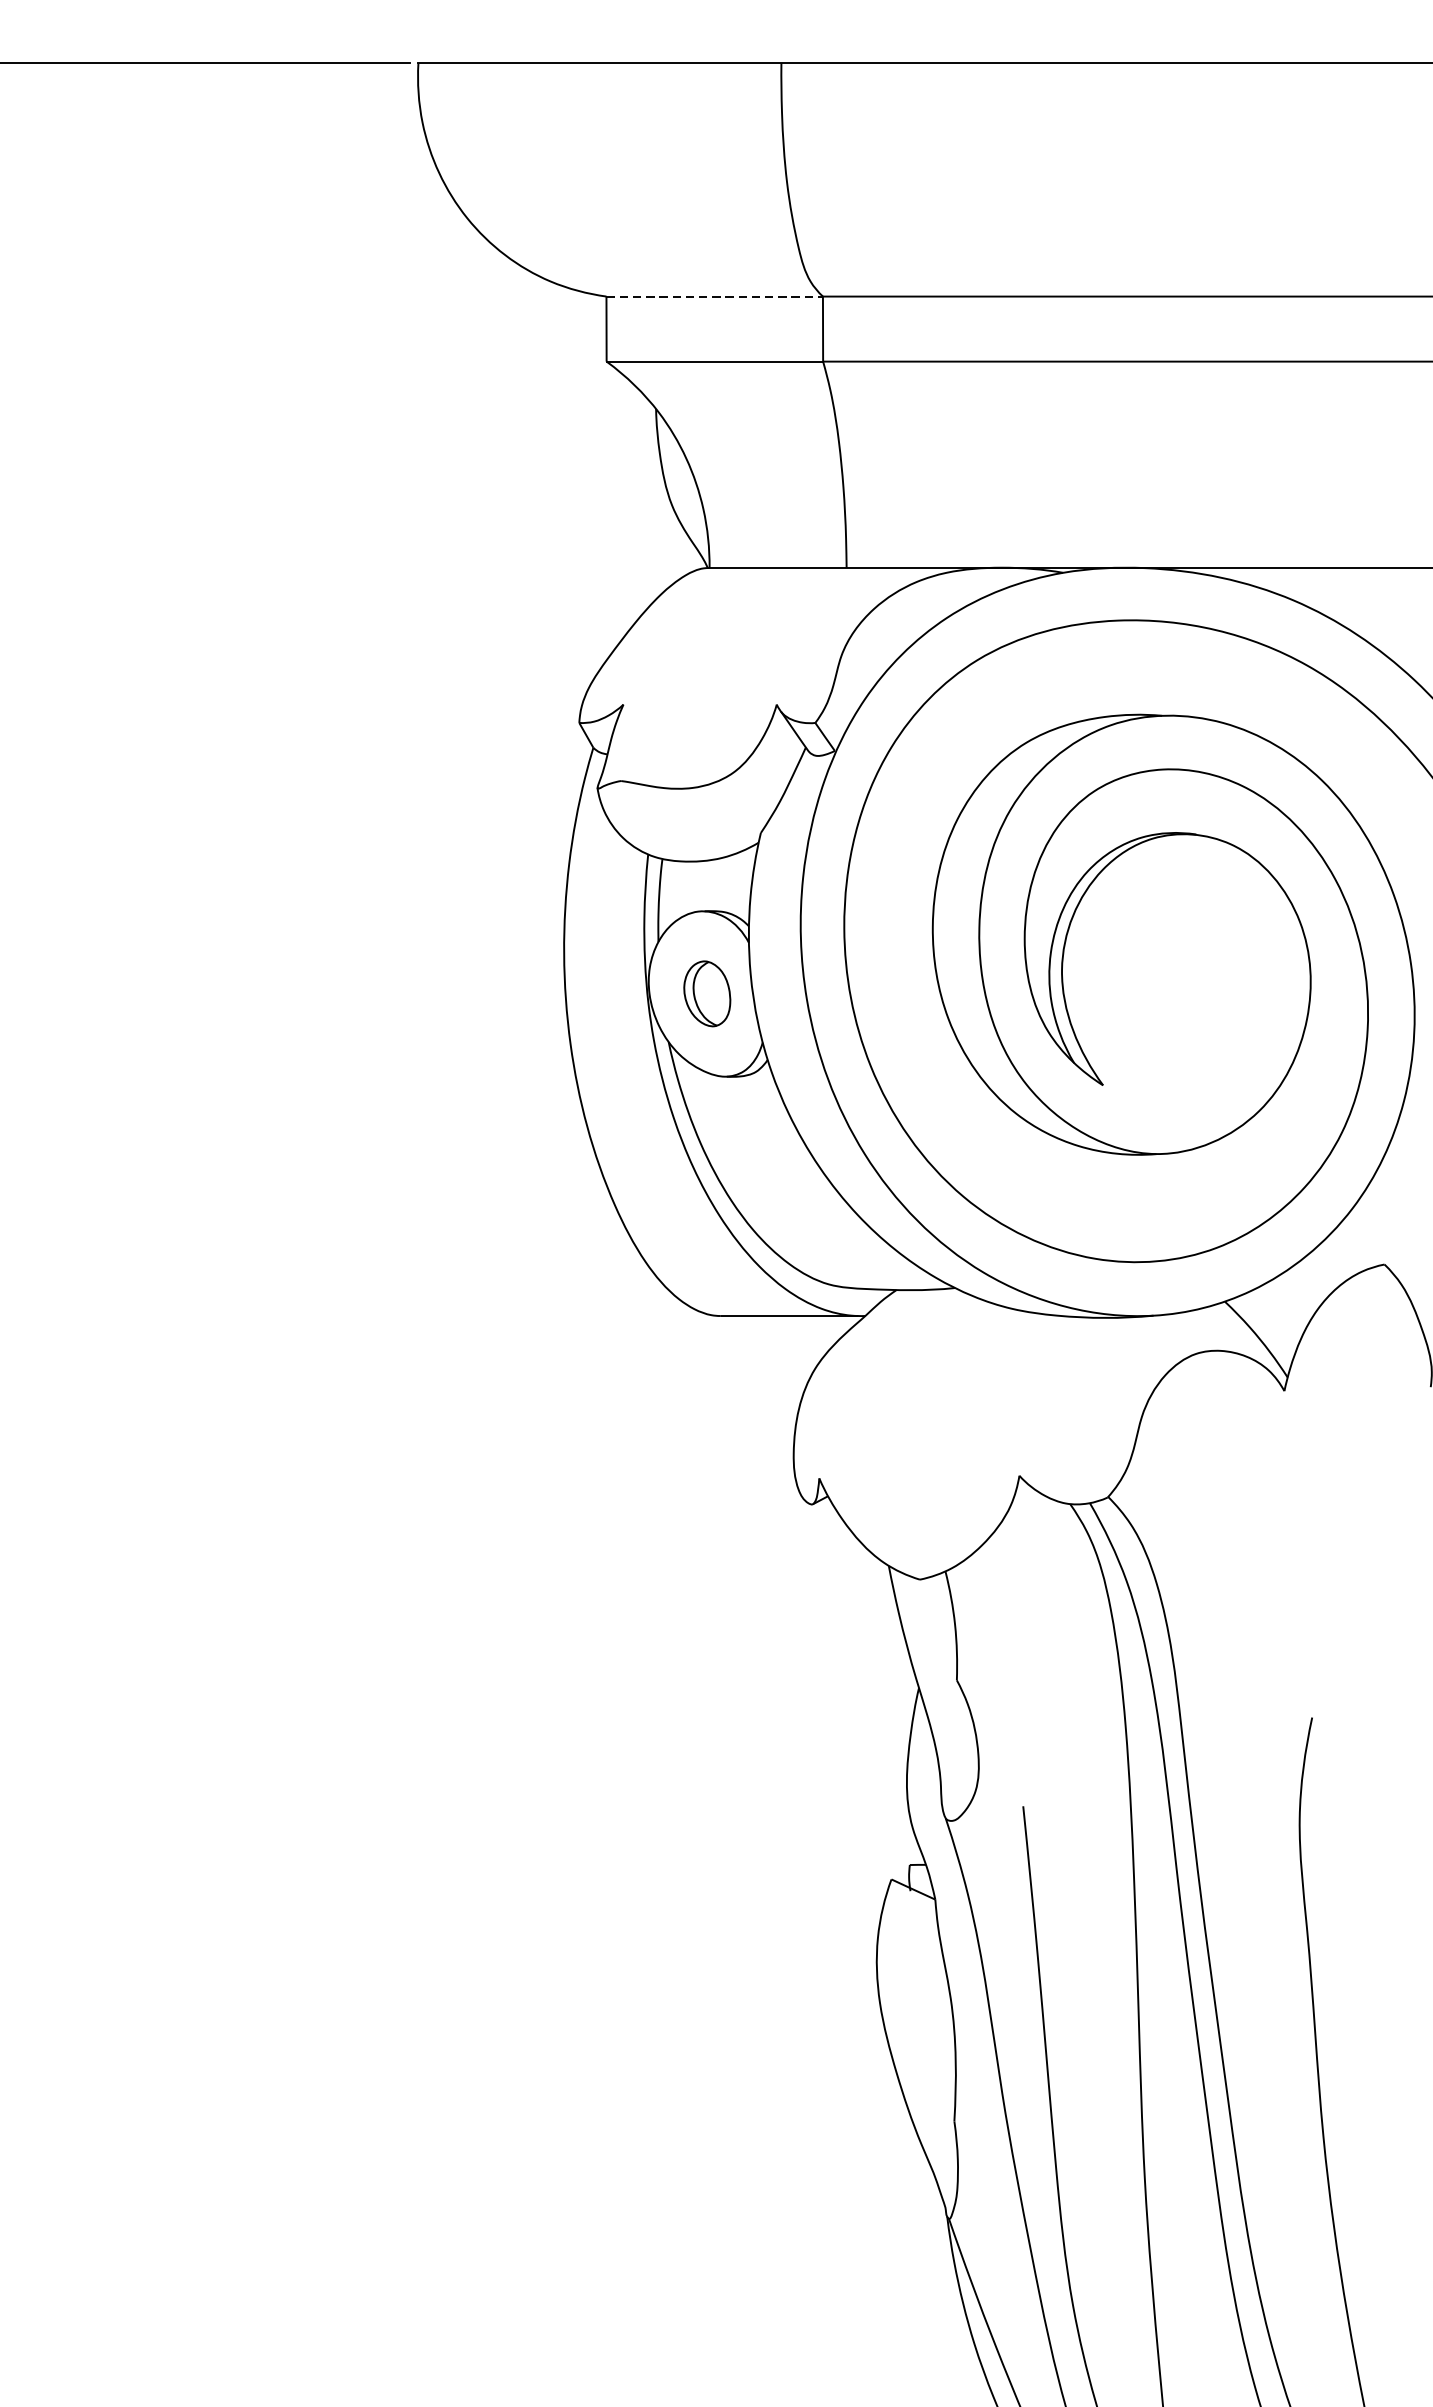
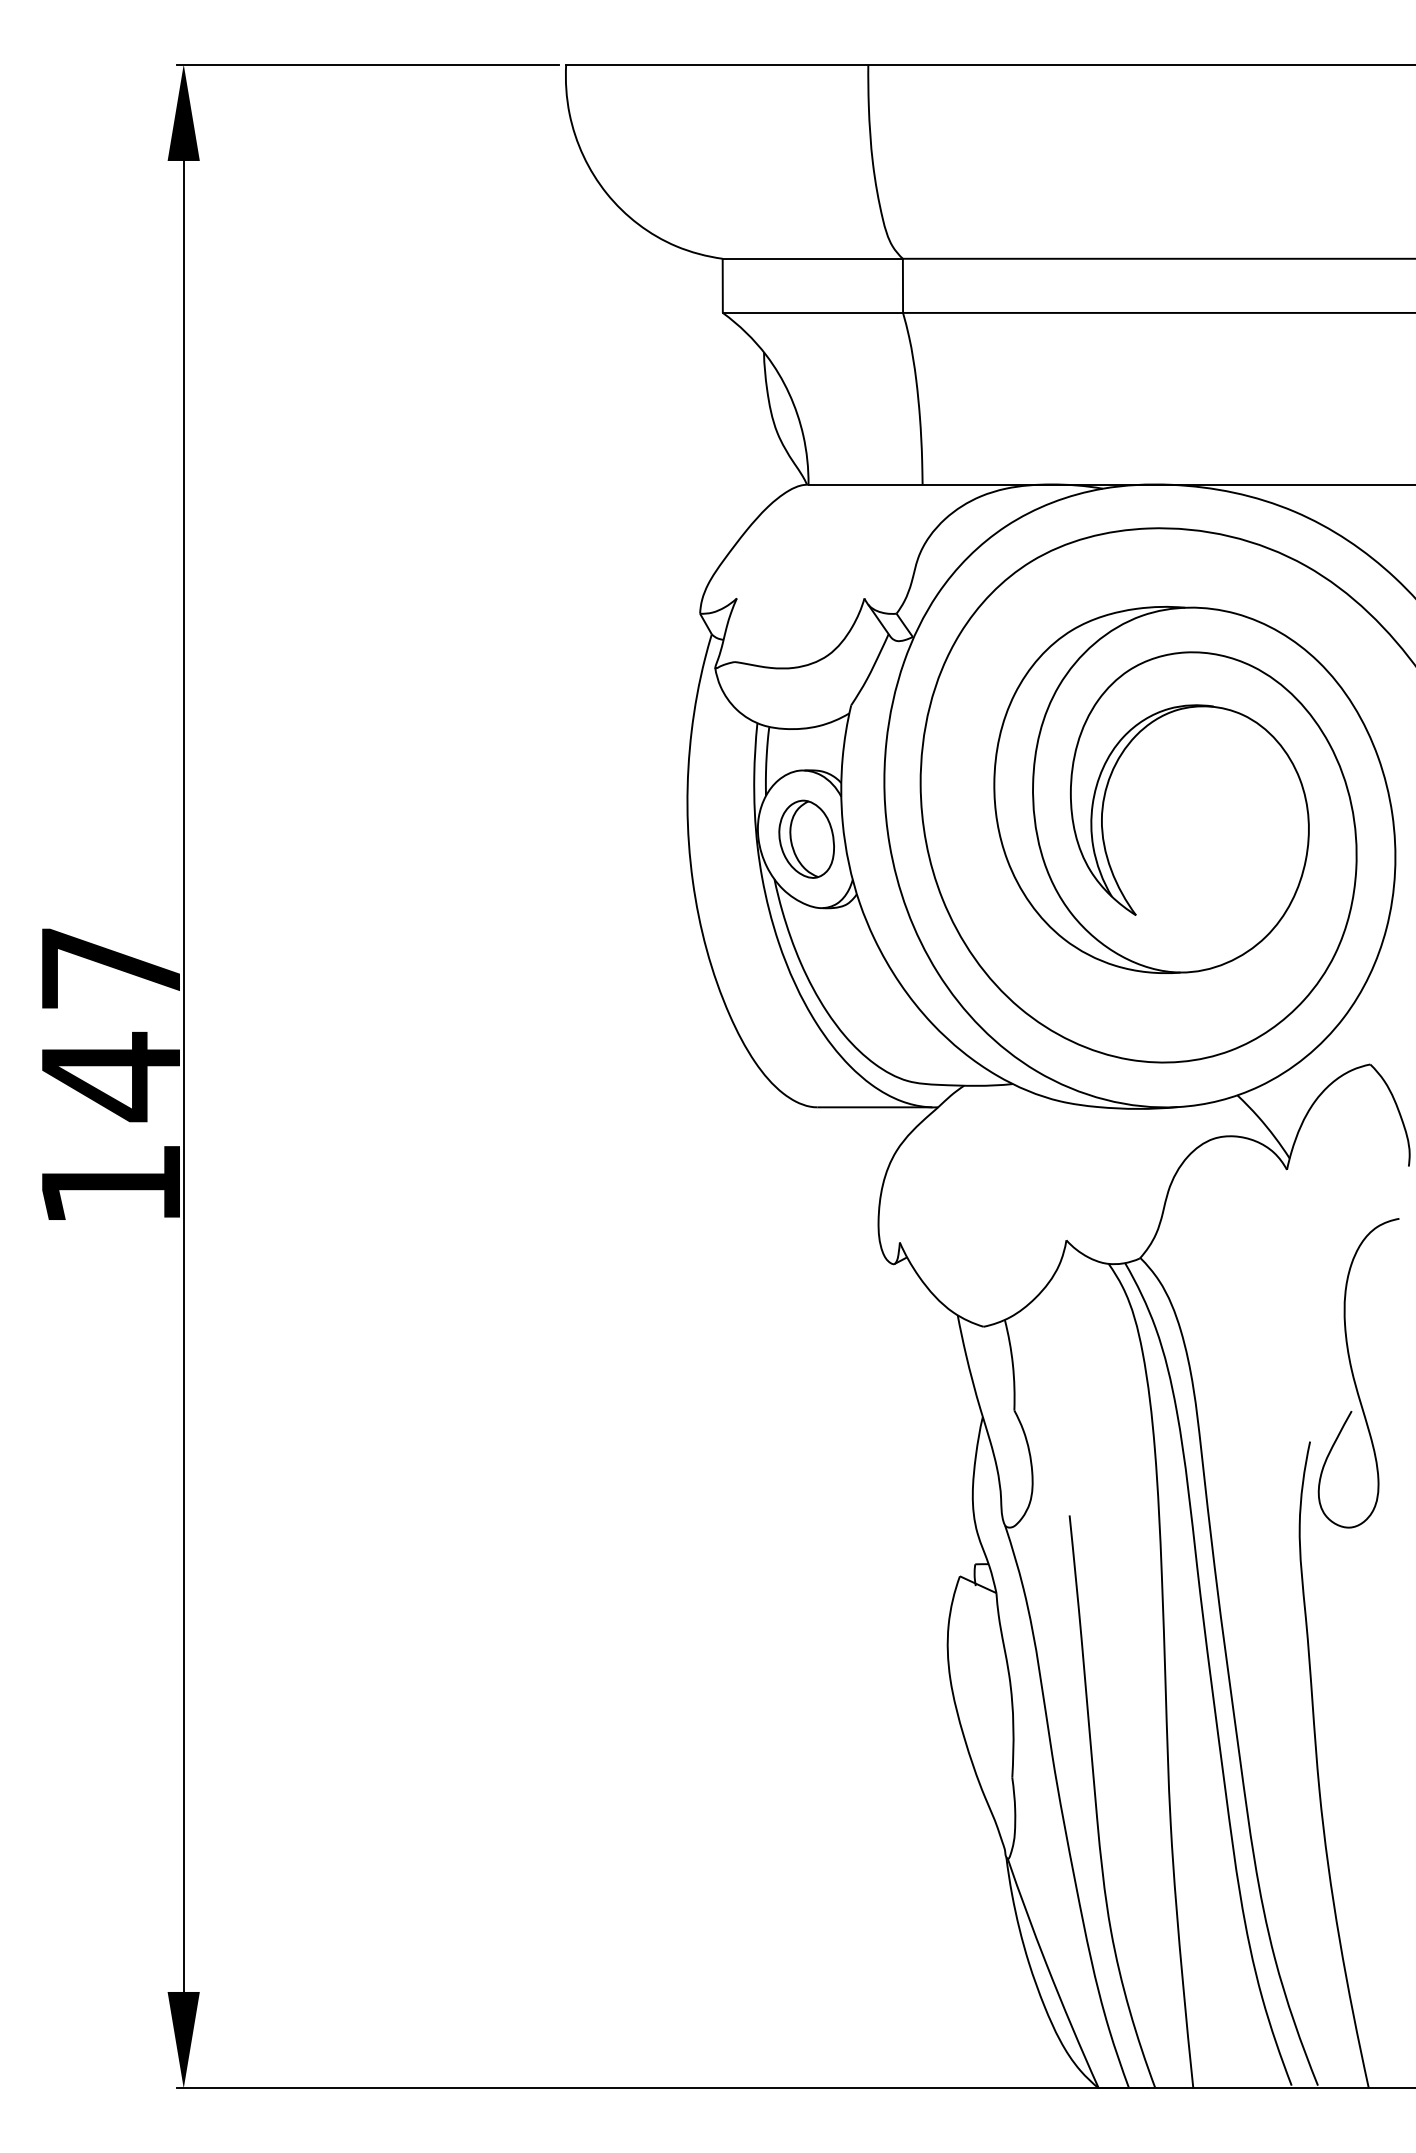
line: (715, 296) -> (813, 258), dashed -> solid
part: (707, 993) -> (806, 838), size x1.43
curve: (1364, 1635) -> (1353, 1373), added

